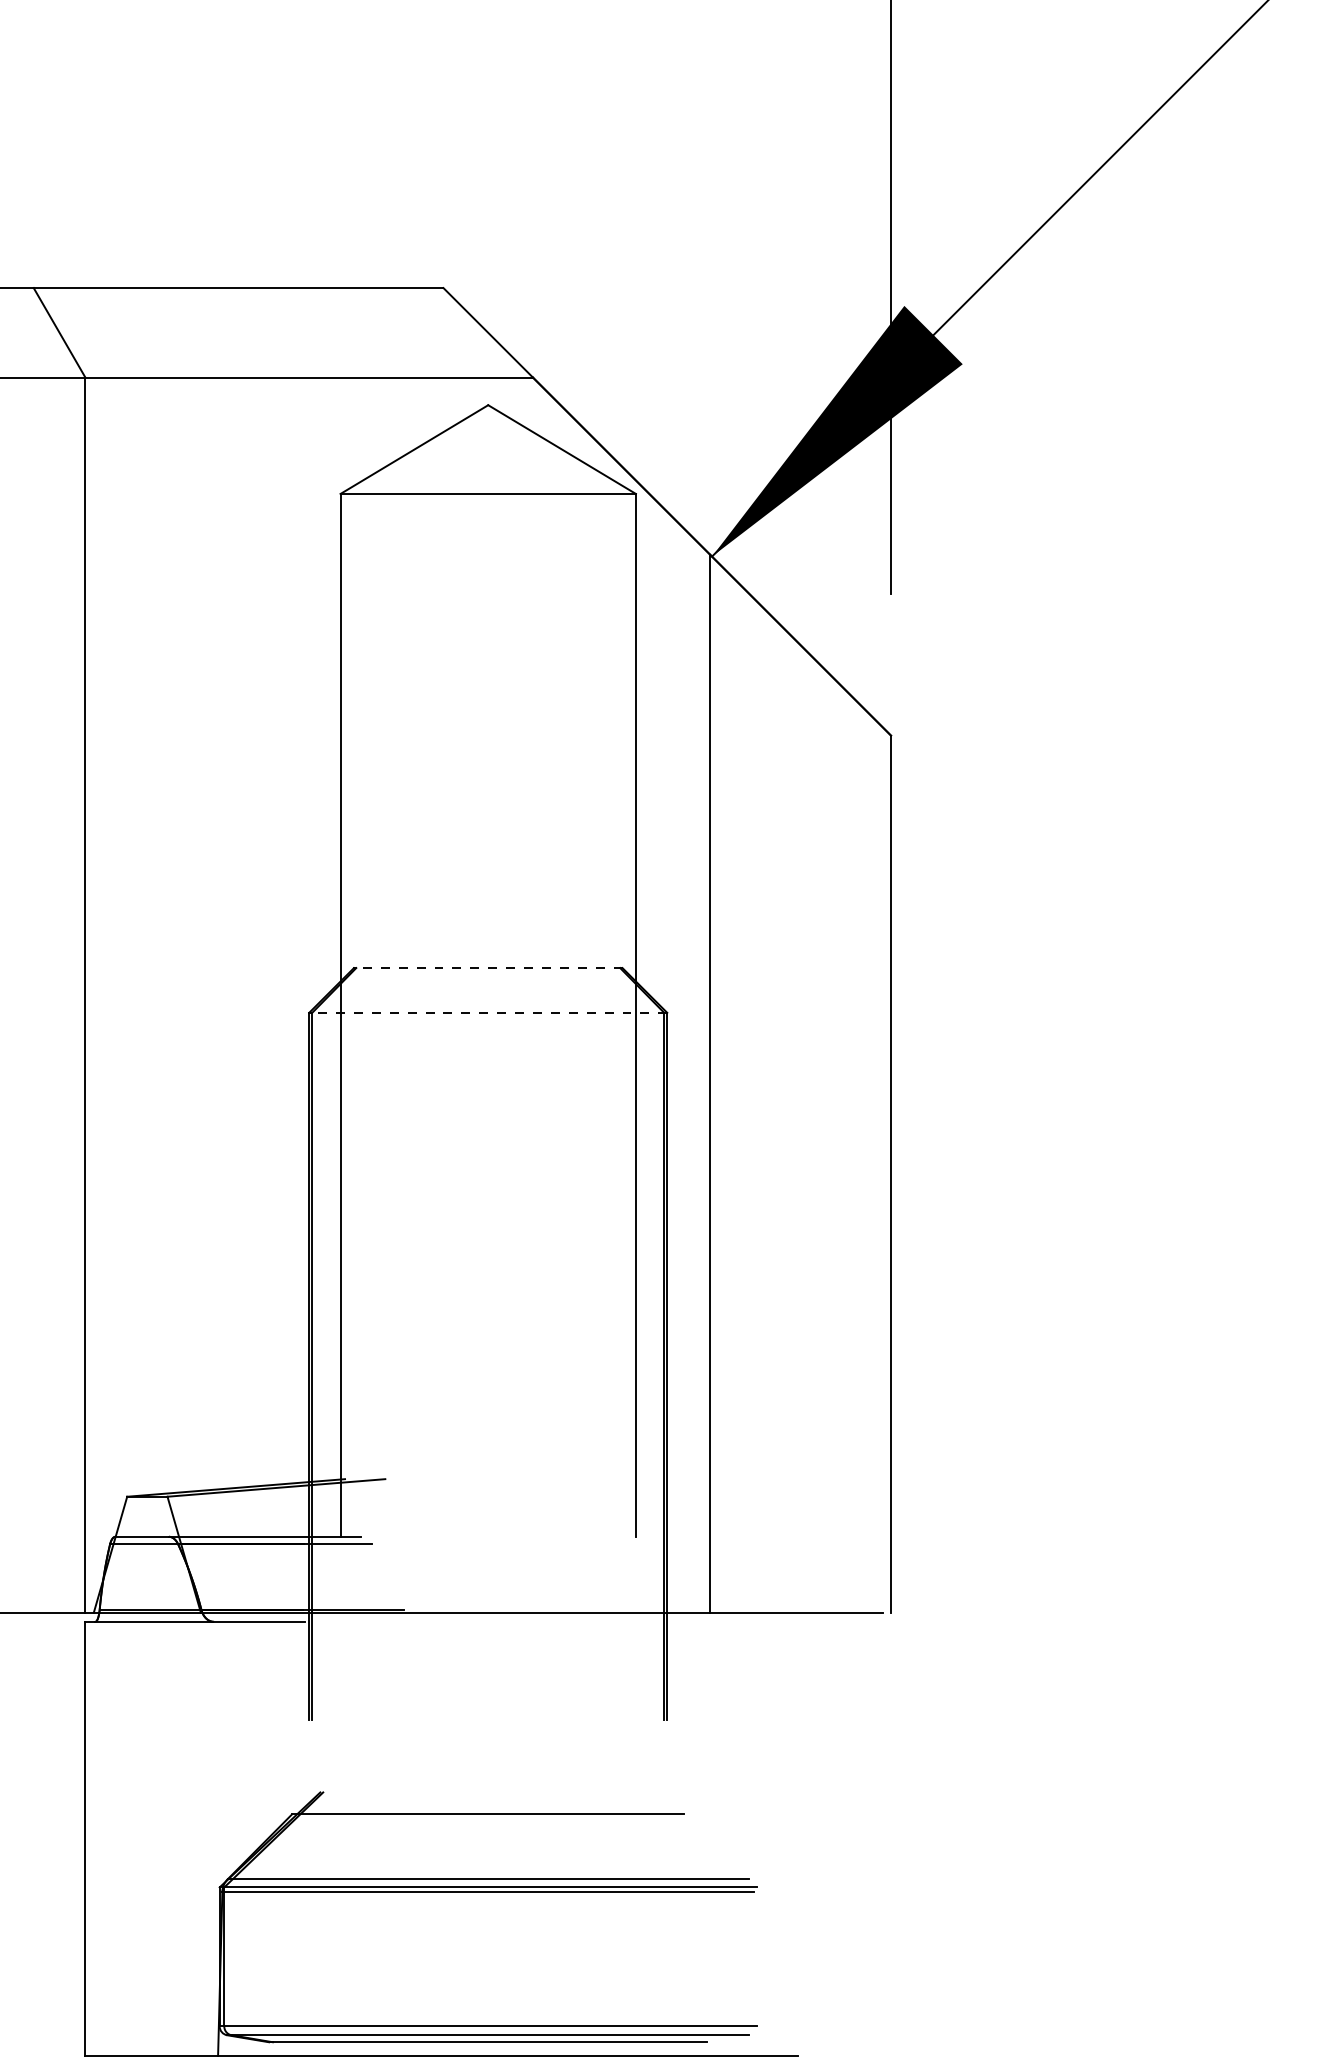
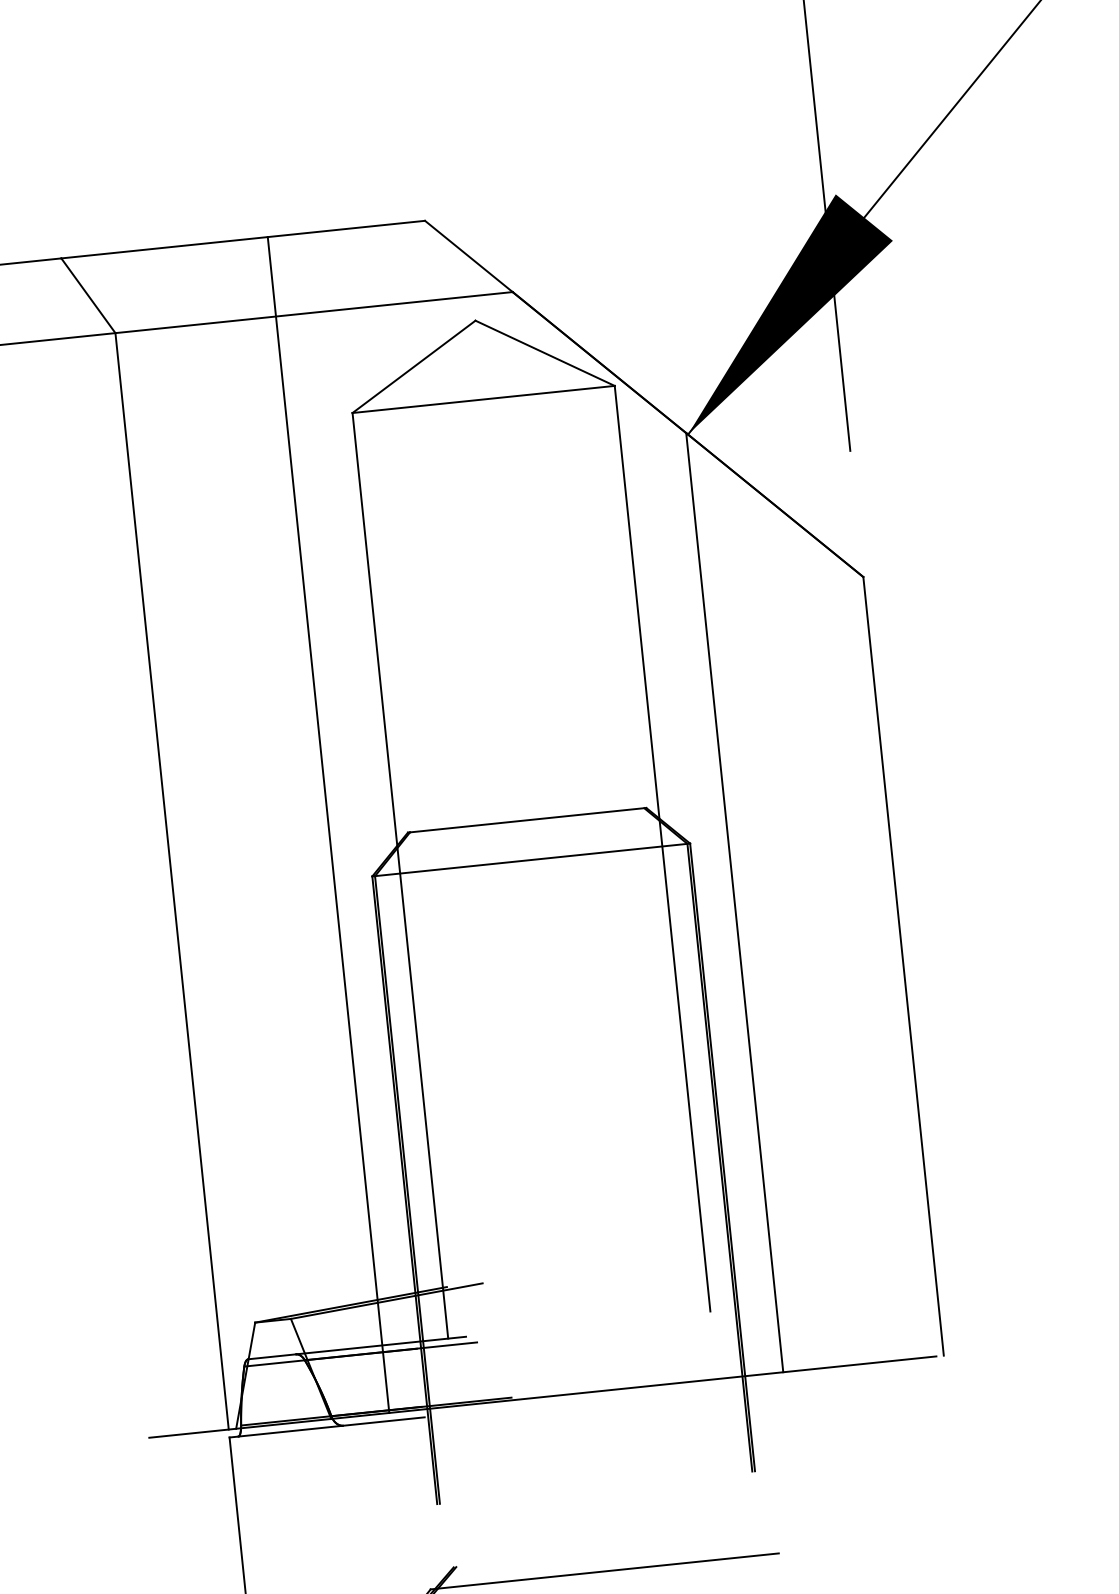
line: (266, 950) -> (328, 825), added
line: (488, 968) -> (527, 820), dashed -> solid
line: (489, 1012) -> (532, 859), dashed -> solid

